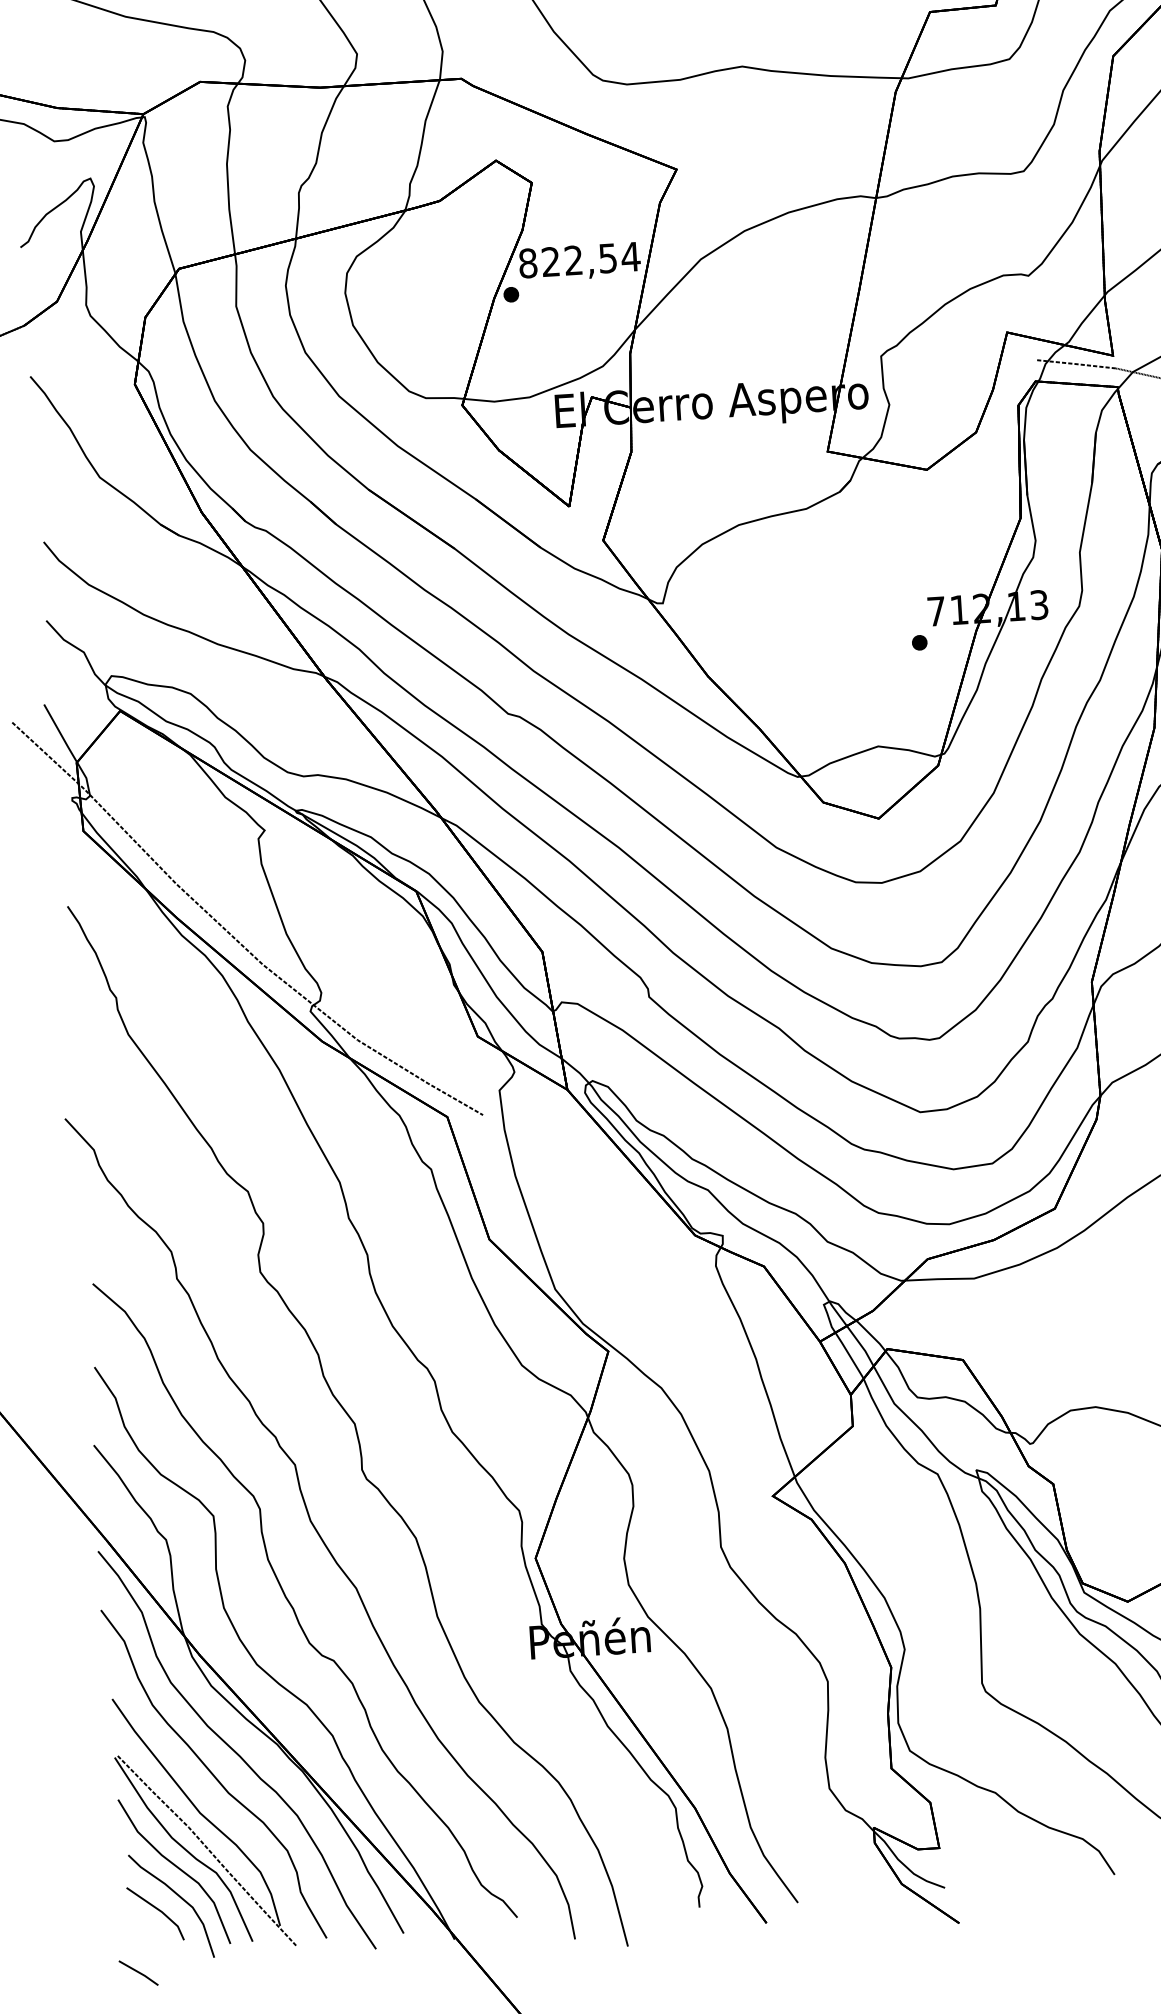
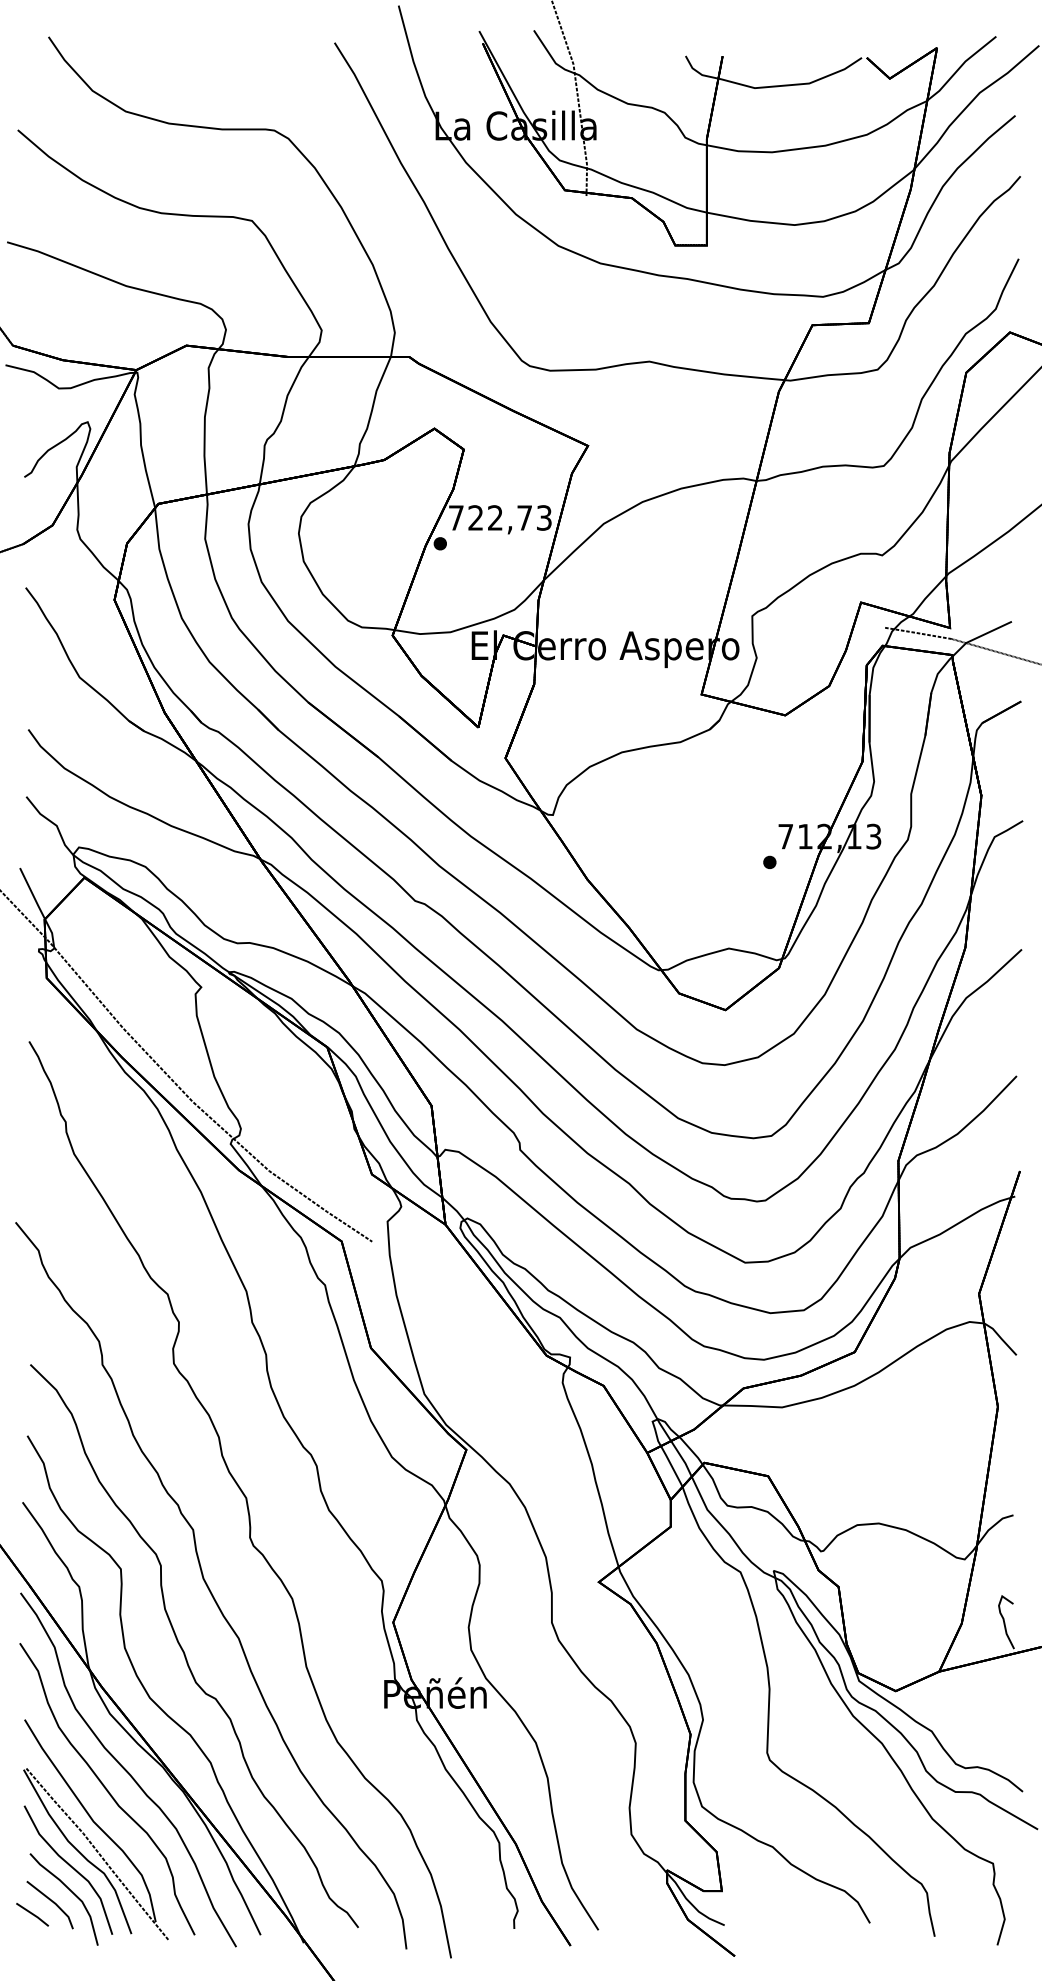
text: (579, 259) -> (500, 517), 822,54 -> 722,73
line: (138, 1972) -> (32, 1914), moved

